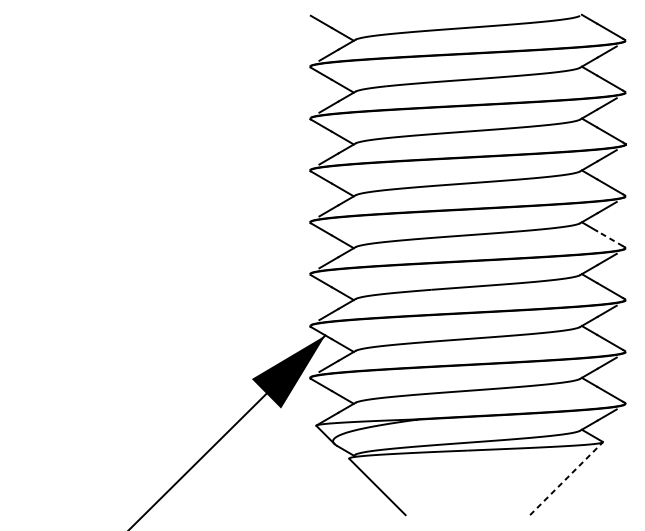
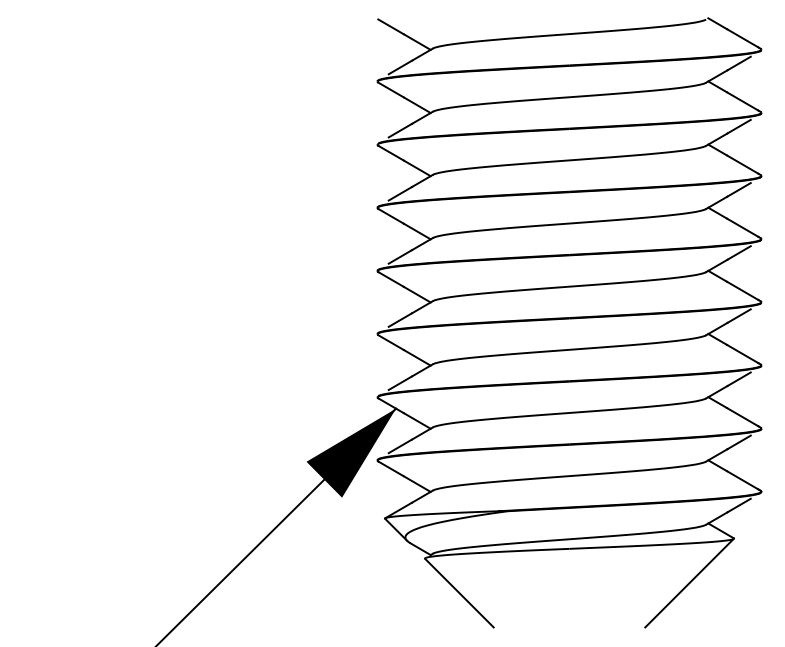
line: (609, 238) -> (742, 290), dashed -> solid
line: (566, 479) -> (689, 583), dashed -> solid

